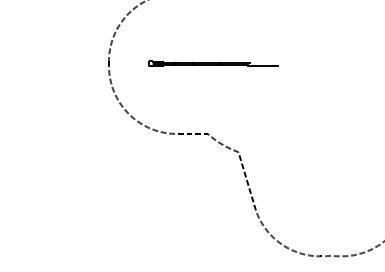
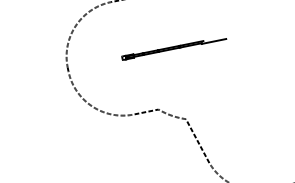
part: (213, 63) -> (174, 47), moved

